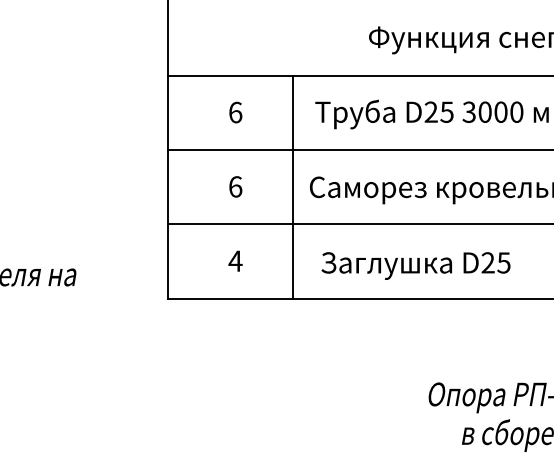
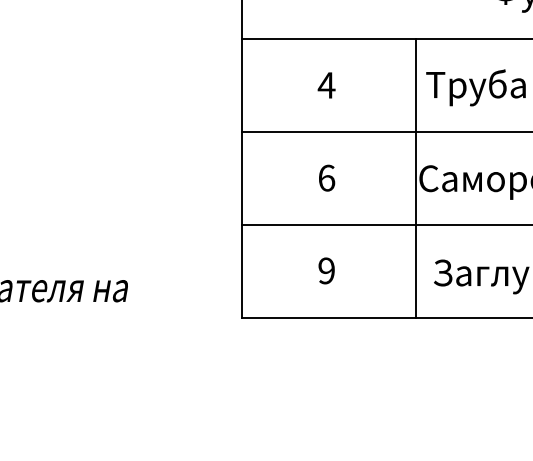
text: (235, 112) -> (326, 85), 6 -> 4
line: (292, 186) -> (415, 177), moved
text: (235, 260) -> (326, 270), 4 -> 9

